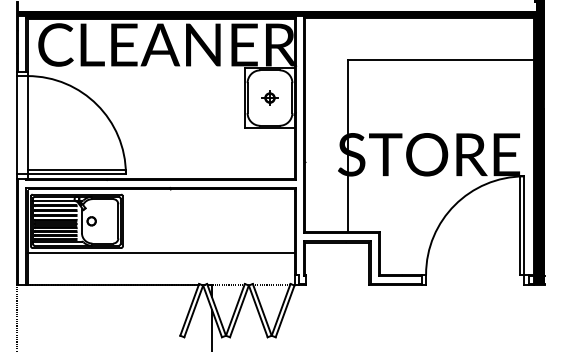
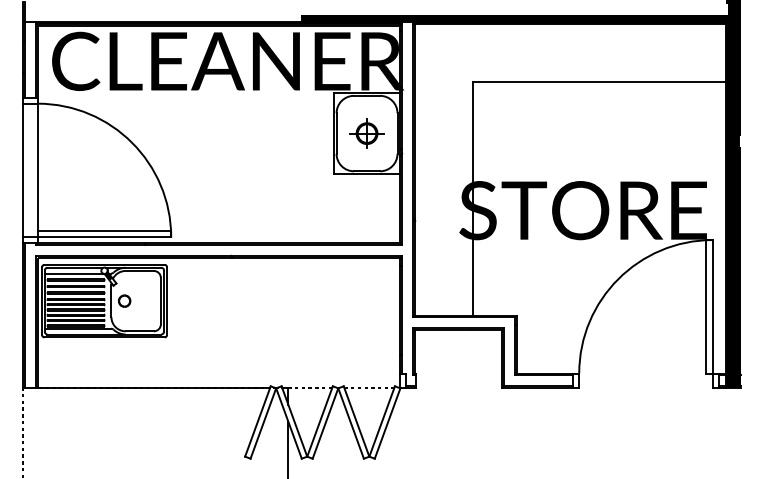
fill: (119, 13) -> (162, 18), removed
part: (269, 97) -> (366, 132), size x1.6
line: (160, 253) -> (218, 344), removed

